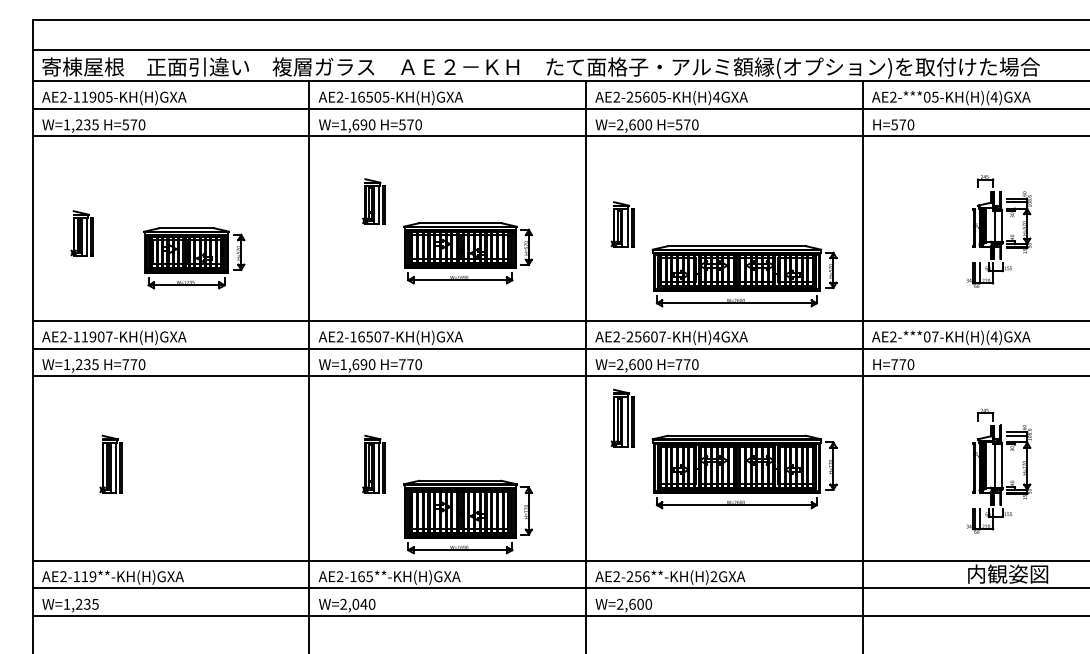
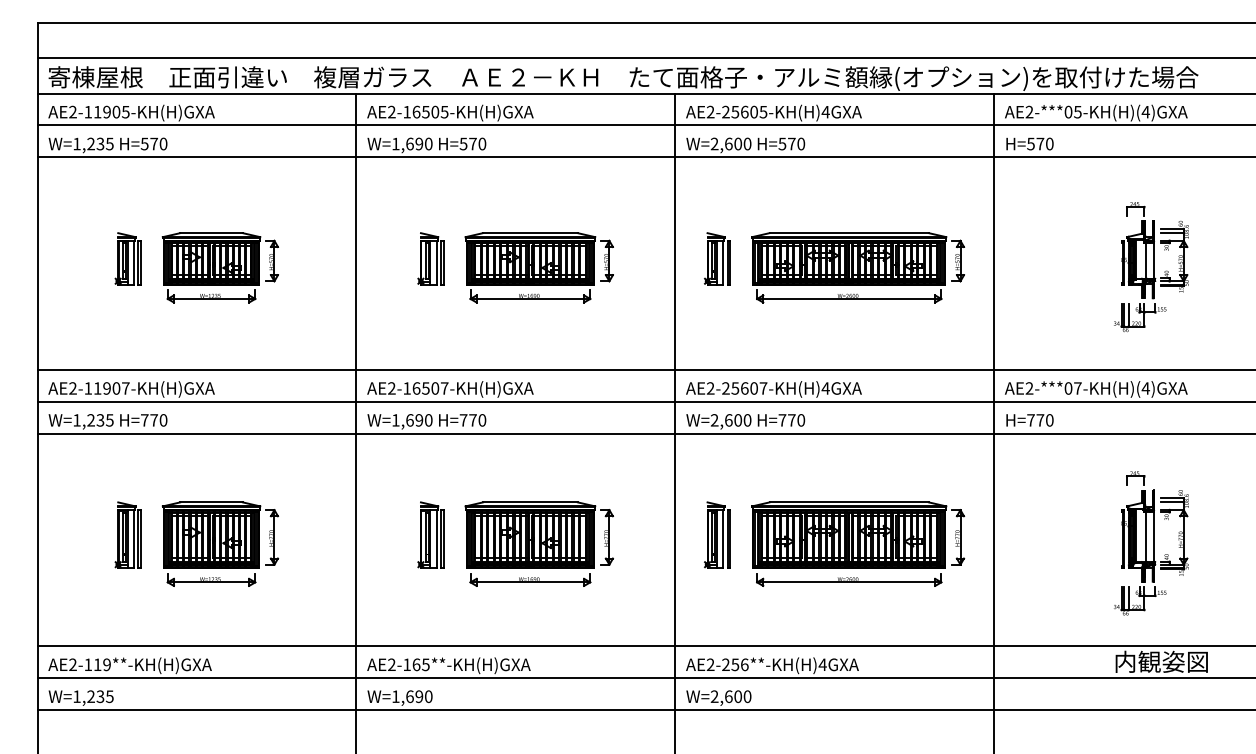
part: (373, 201) -> (430, 258), moved
part: (81, 233) -> (127, 258), moved
part: (467, 253) -> (538, 268), moved
part: (194, 258) -> (220, 268), moved
part: (744, 276) -> (857, 268), moved
part: (622, 417) -> (717, 534), moved
part: (191, 471) -> (220, 543), added
part: (467, 516) -> (538, 543), moved
text: (713, 576) -> (822, 664), AE2-256**-KH(H)2GXA -> AE2-256**-KH(H)4GXA
text: (353, 603) -> (407, 695), W=2,040 -> W=1,690

